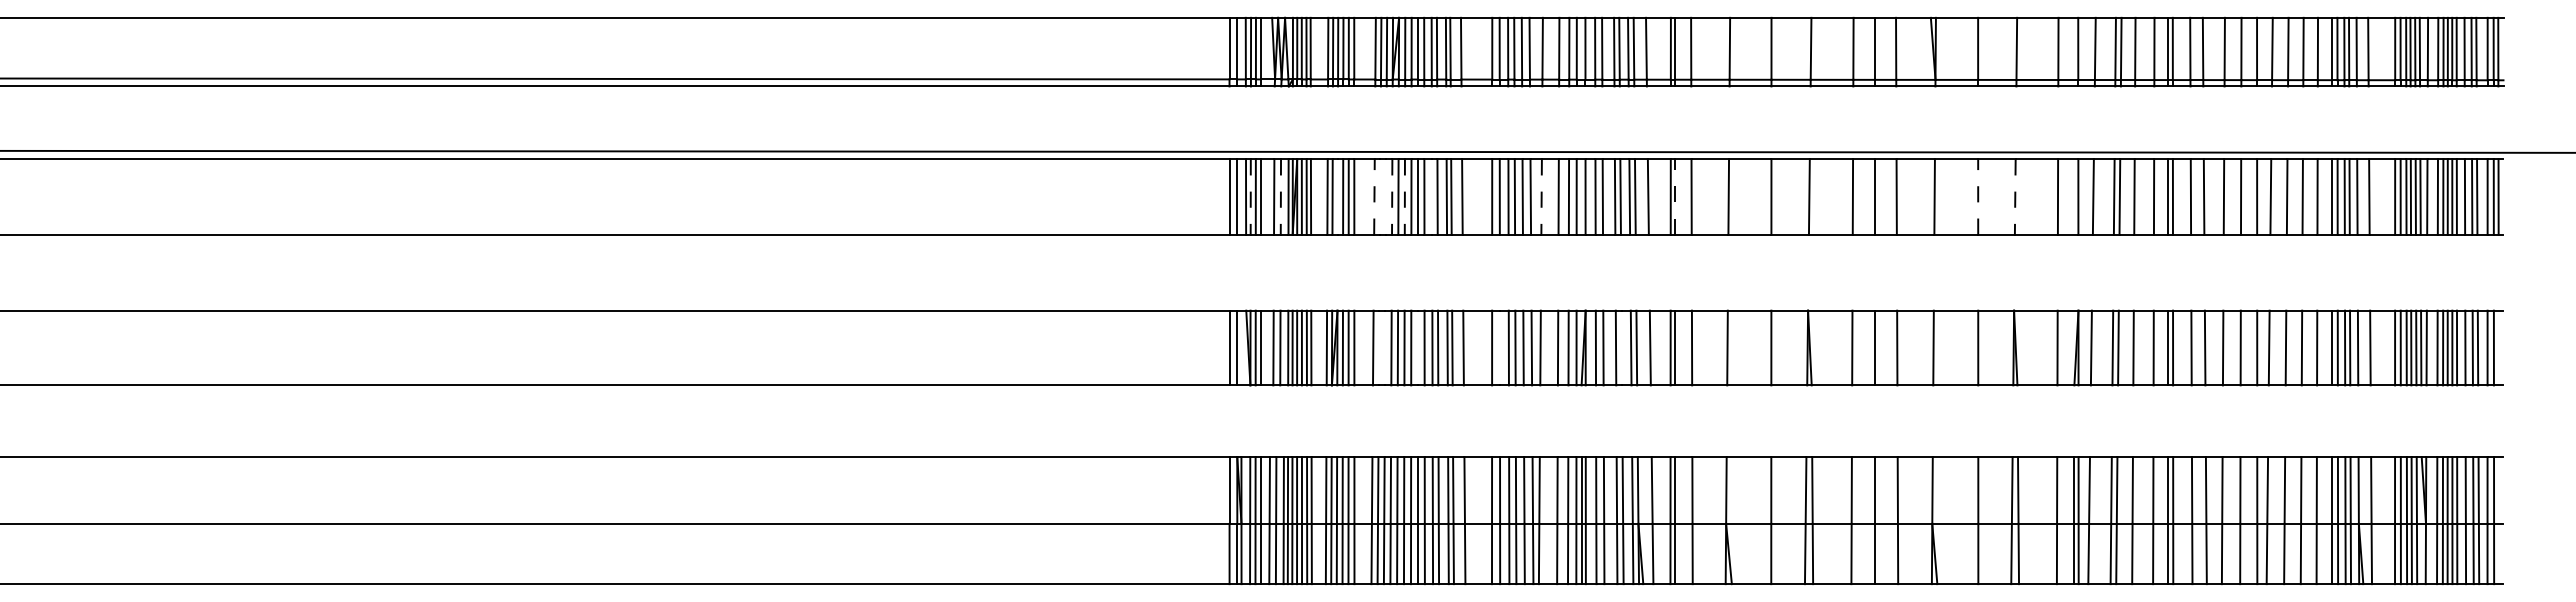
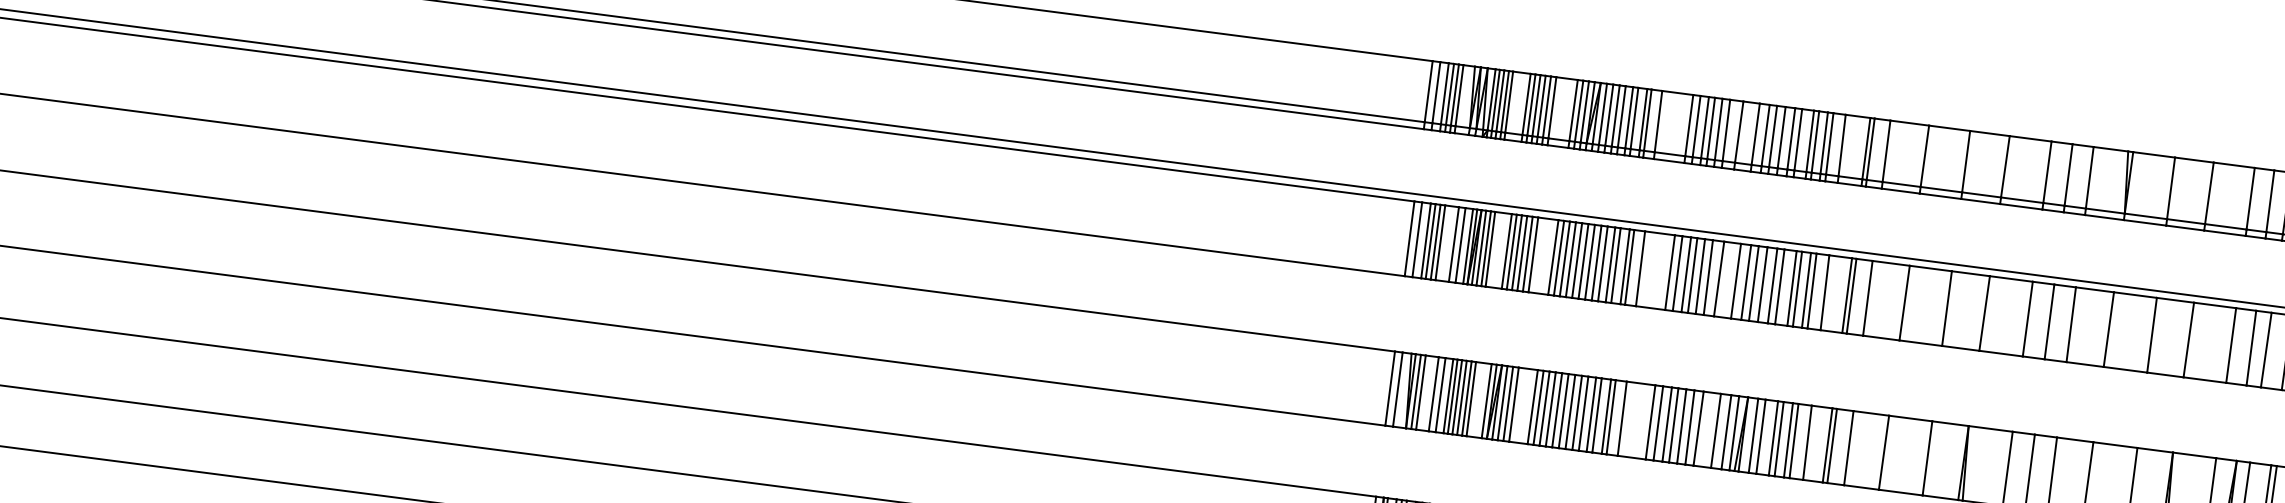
line: (1337, 196) -> (1516, 252), added
line: (1379, 196) -> (1558, 257), added
line: (1385, 196) -> (1564, 258), added
line: (1432, 196) -> (1610, 264), added
line: (1250, 197) -> (1430, 242), dashed -> solid
line: (1280, 197) -> (1460, 245), dashed -> solid
line: (1374, 197) -> (1553, 257), dashed -> solid
line: (1392, 197) -> (1571, 260), dashed -> solid
line: (1404, 197) -> (1583, 261), dashed -> solid
line: (1541, 197) -> (1718, 279), dashed -> solid
line: (1675, 197) -> (1851, 296), dashed -> solid
line: (1978, 197) -> (2152, 335), dashed -> solid
line: (2015, 197) -> (2188, 340), dashed -> solid
line: (1378, 347) -> (1537, 407), added
line: (1385, 347) -> (1544, 408), added
line: (1418, 347) -> (1577, 412), added
line: (1499, 347) -> (1657, 422), added
line: (1621, 347) -> (1778, 438), added

